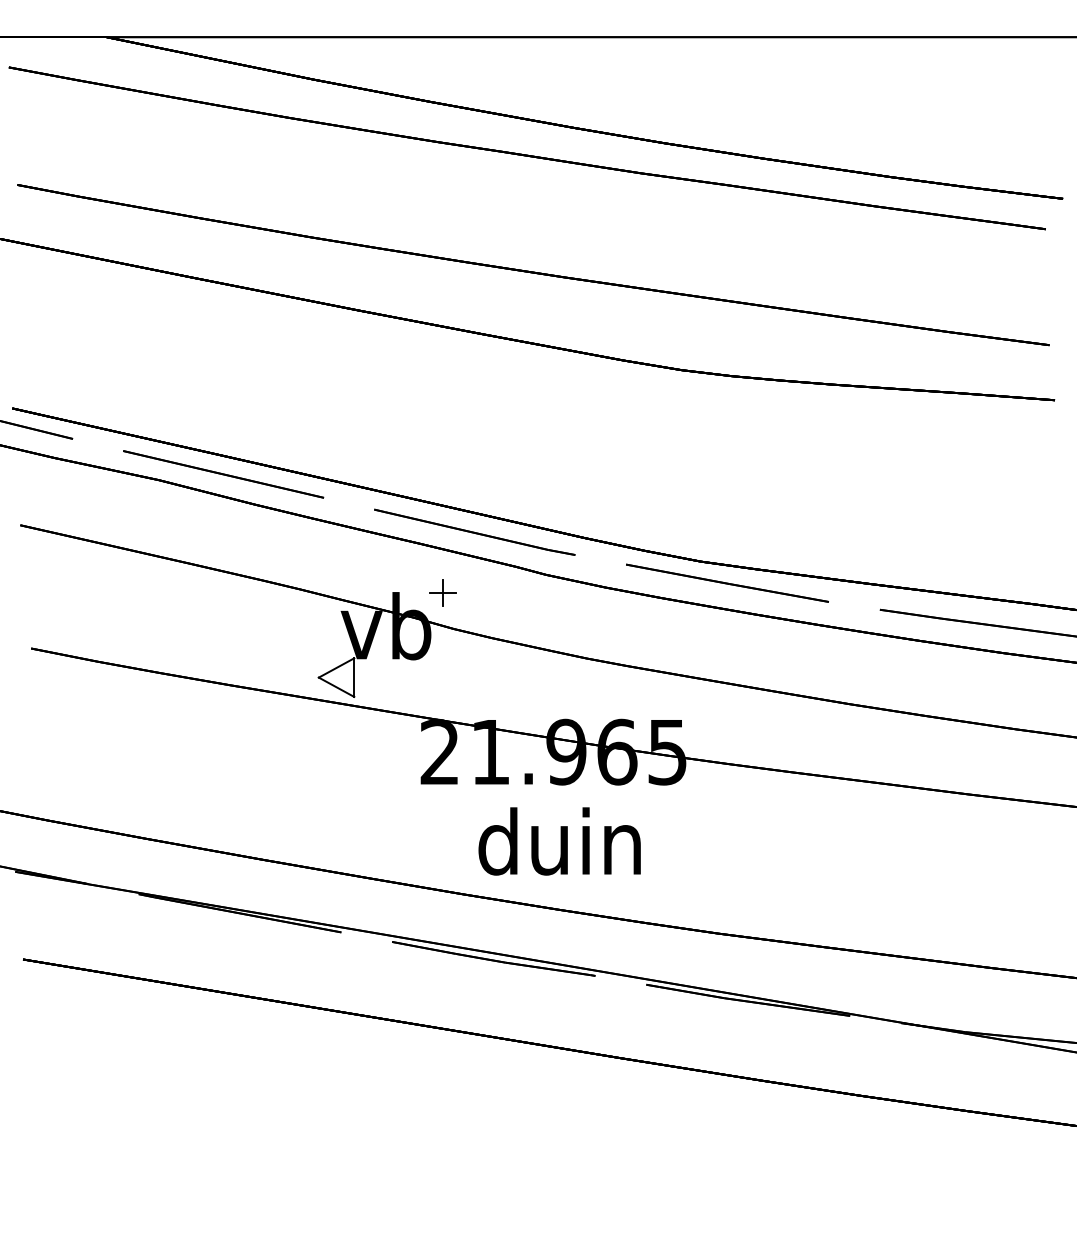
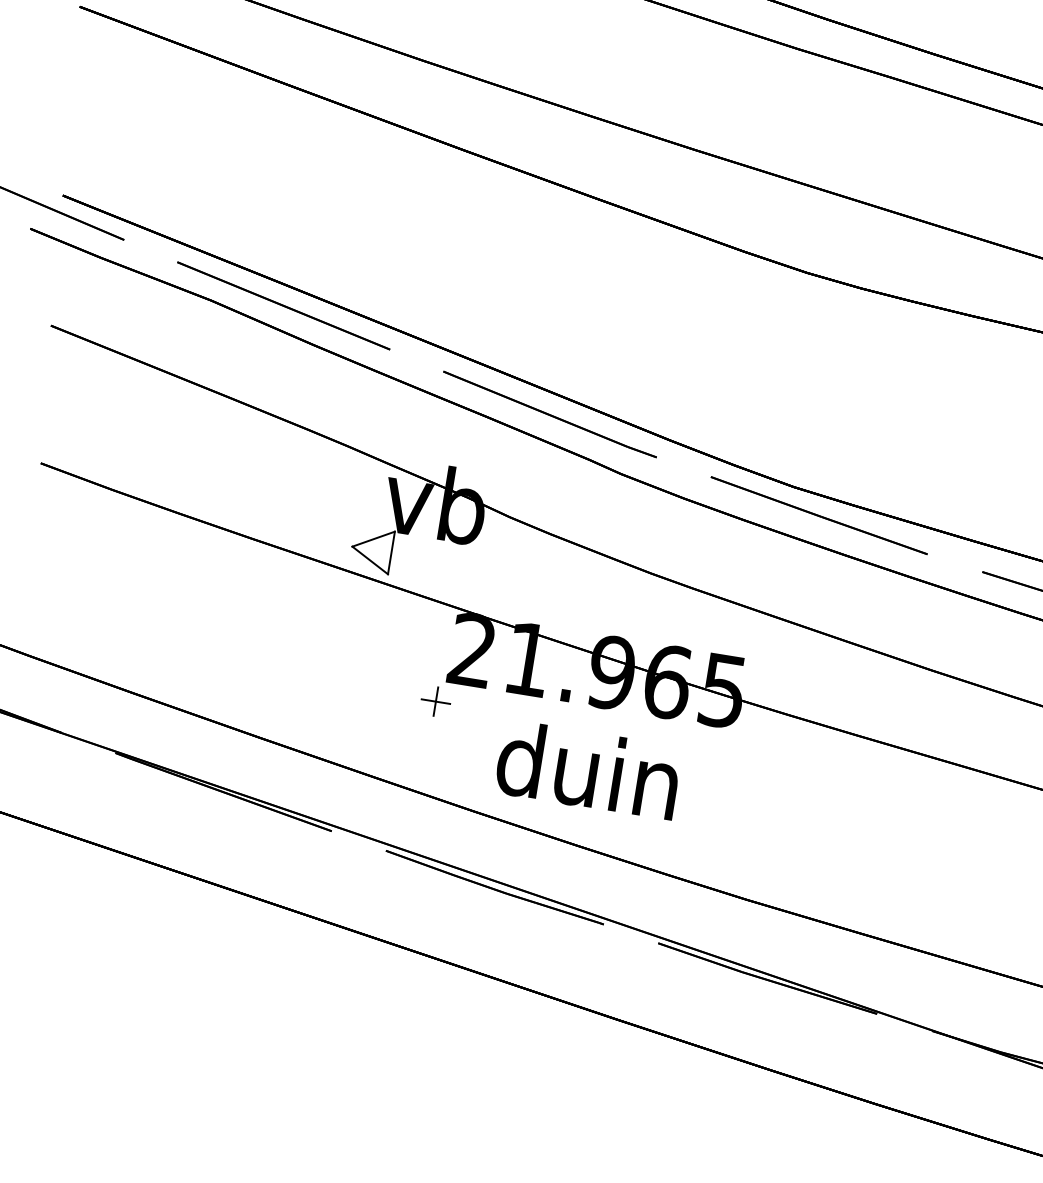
part: (442, 592) -> (435, 701), moved

